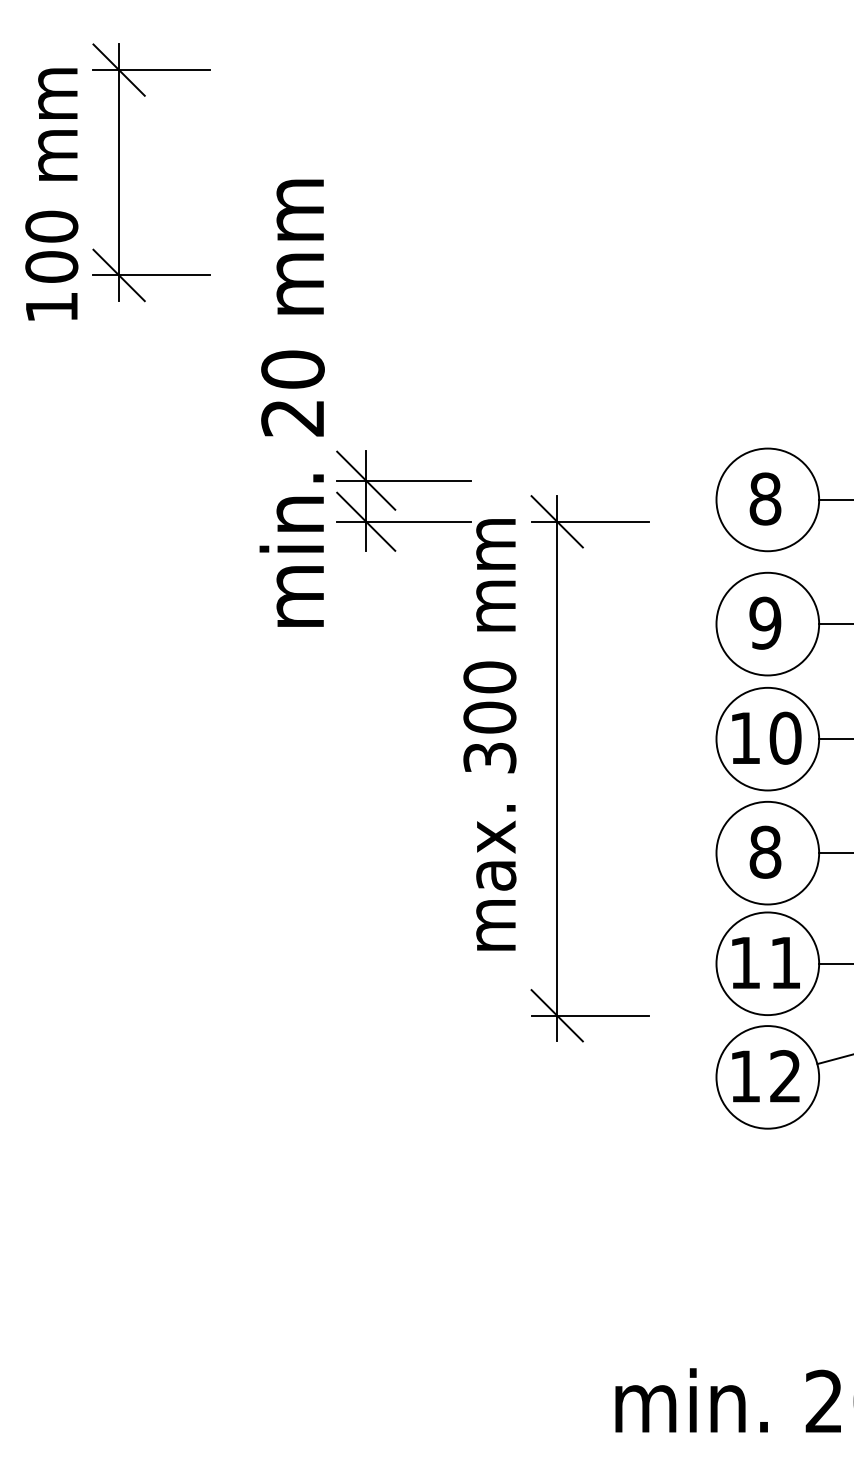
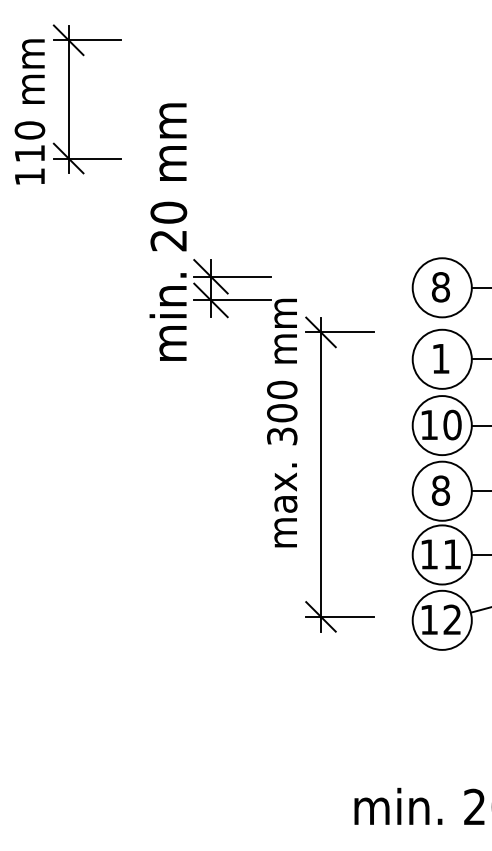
text: (51, 266) -> (29, 153), 100 -> 110
text: (764, 622) -> (440, 358), 9 -> 1
part: (558, 768) -> (321, 474), moved

